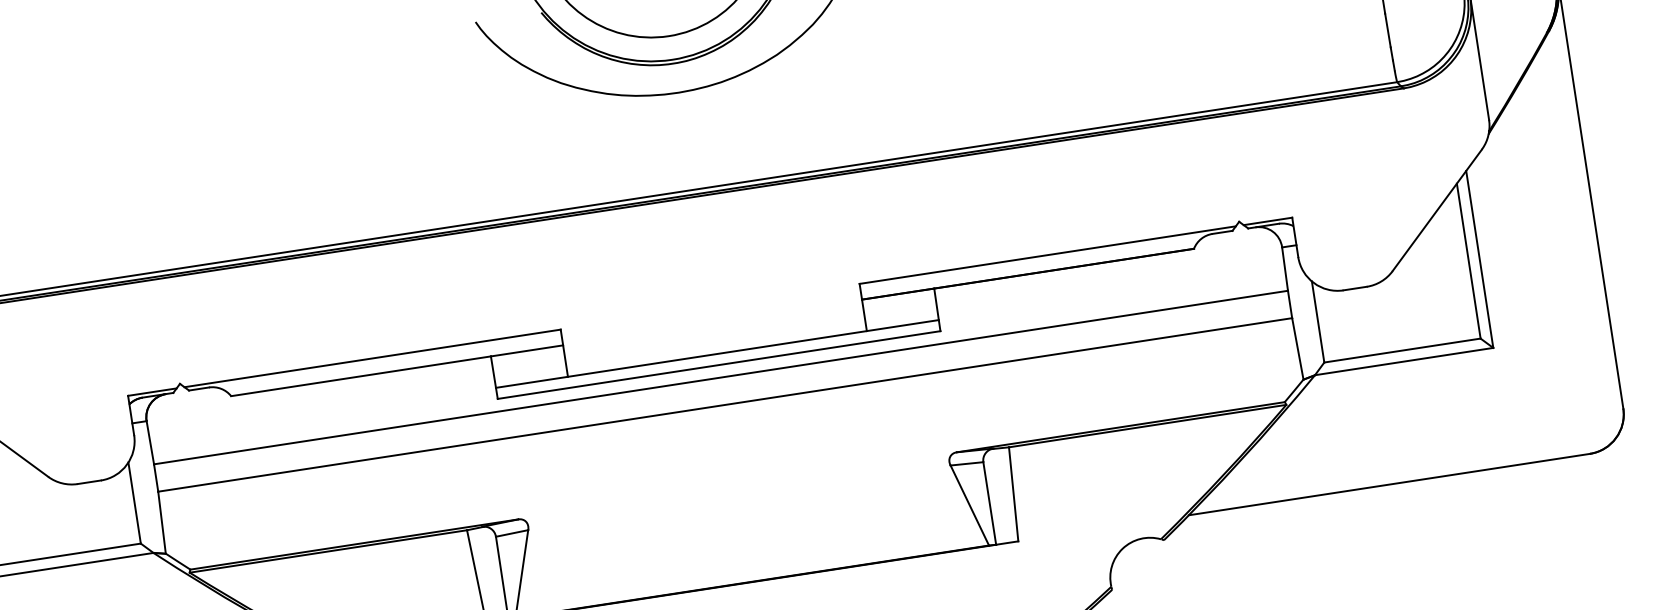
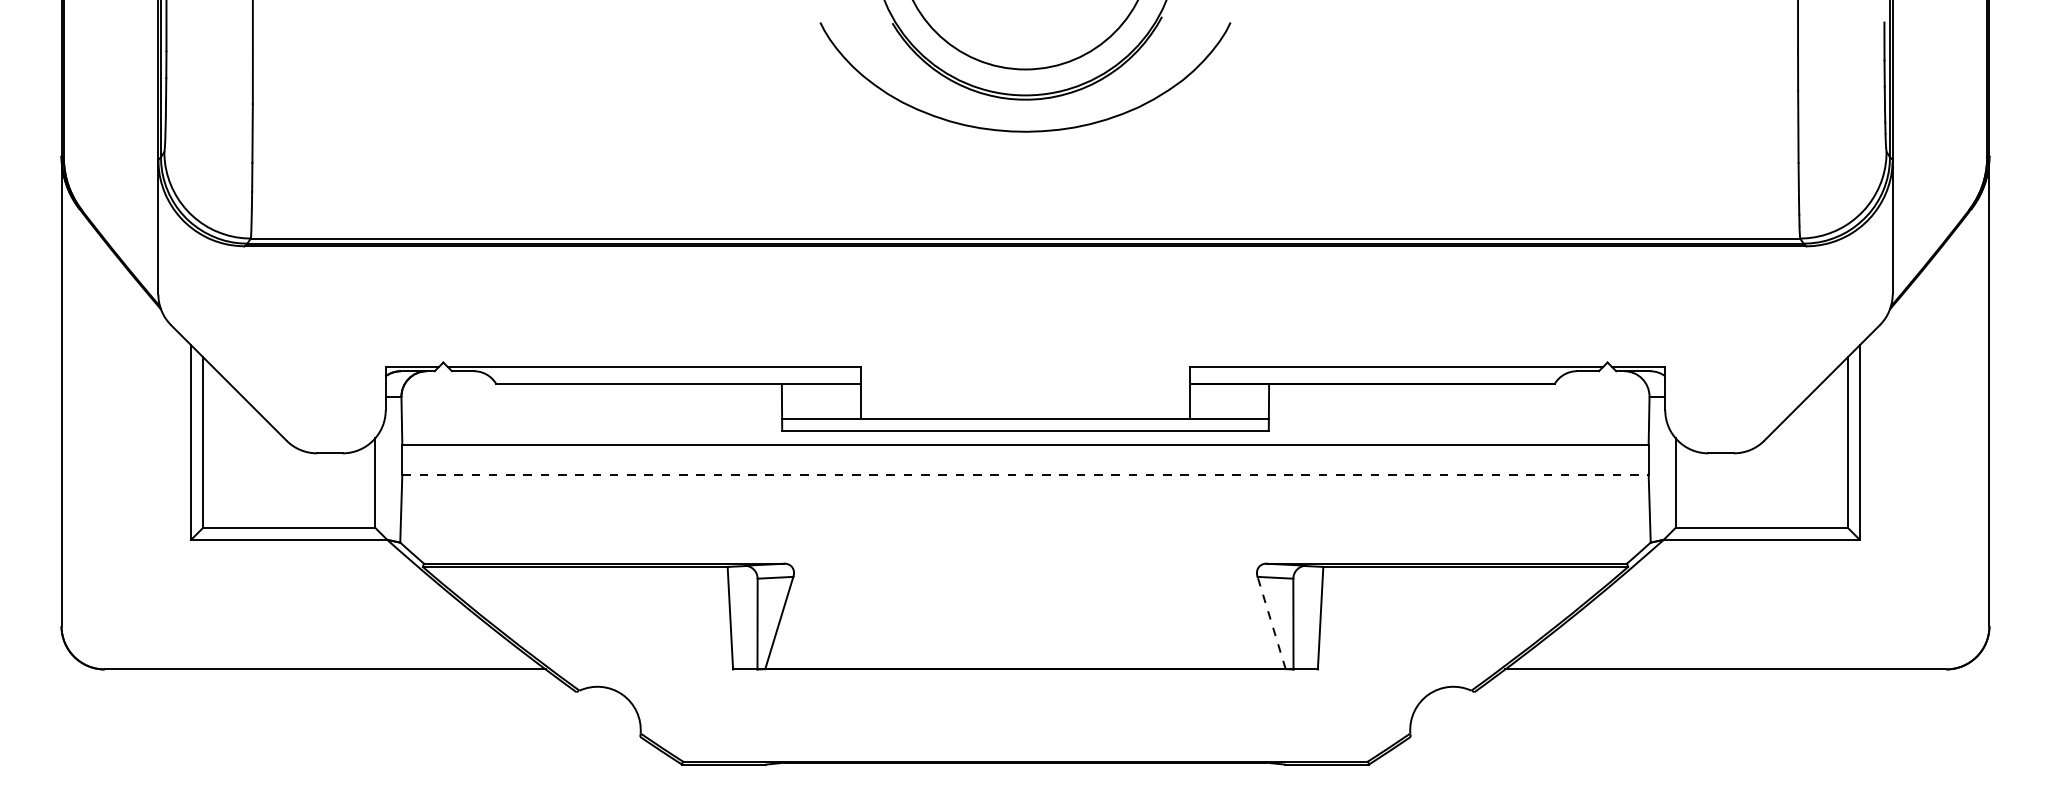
line: (725, 404) -> (1025, 474), solid -> dashed
line: (969, 505) -> (1271, 622), solid -> dashed

